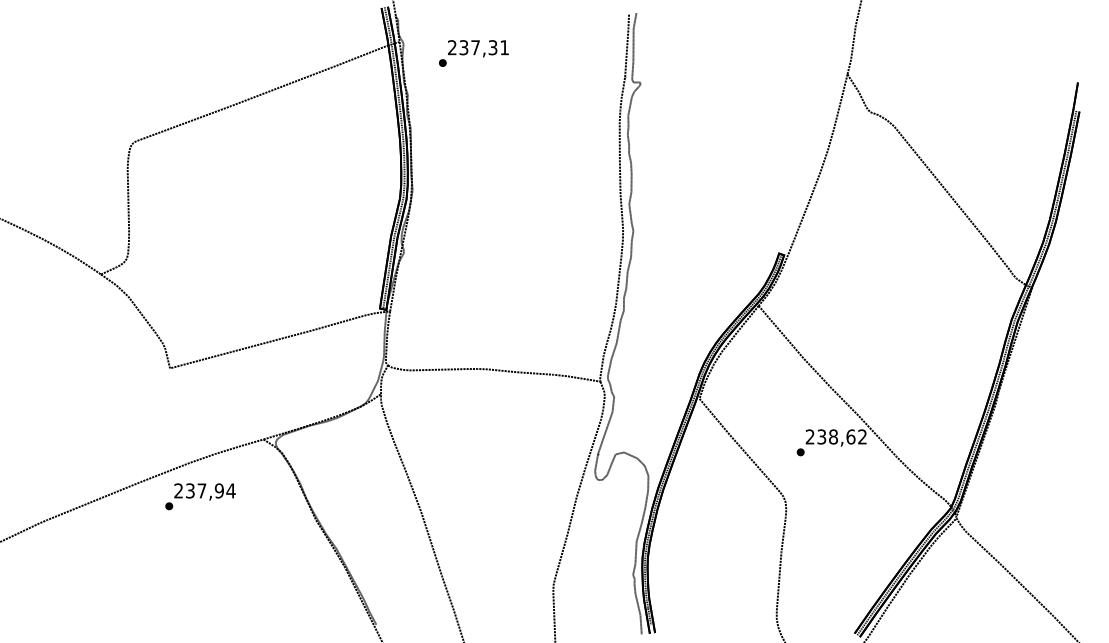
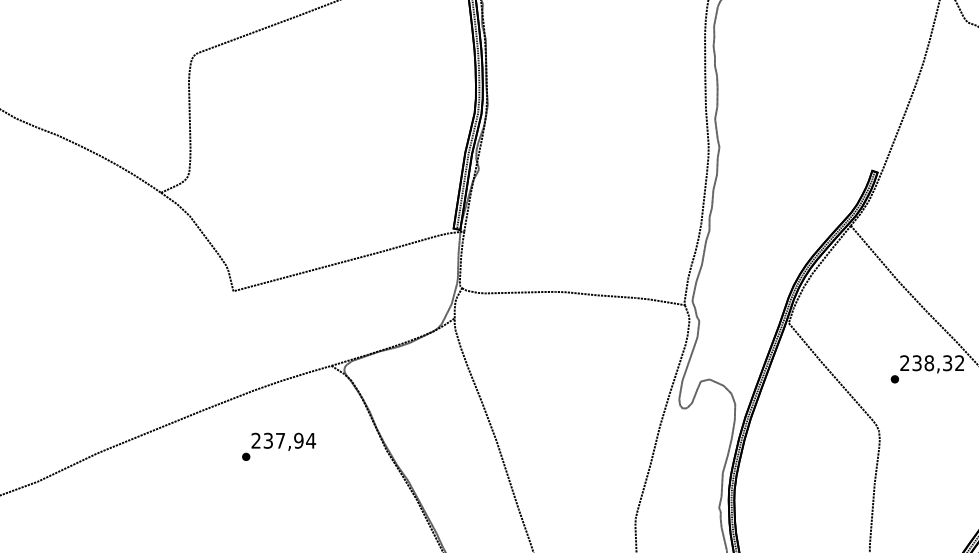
text: (850, 436) -> (947, 362), 238,62 -> 238,32
text: (200, 496) -> (279, 446), moved

